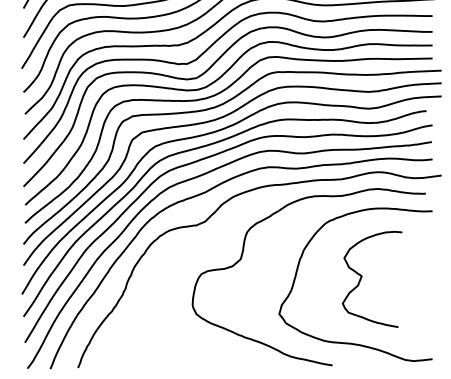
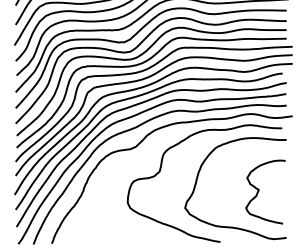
curve: (362, 278) -> (259, 191), moved

